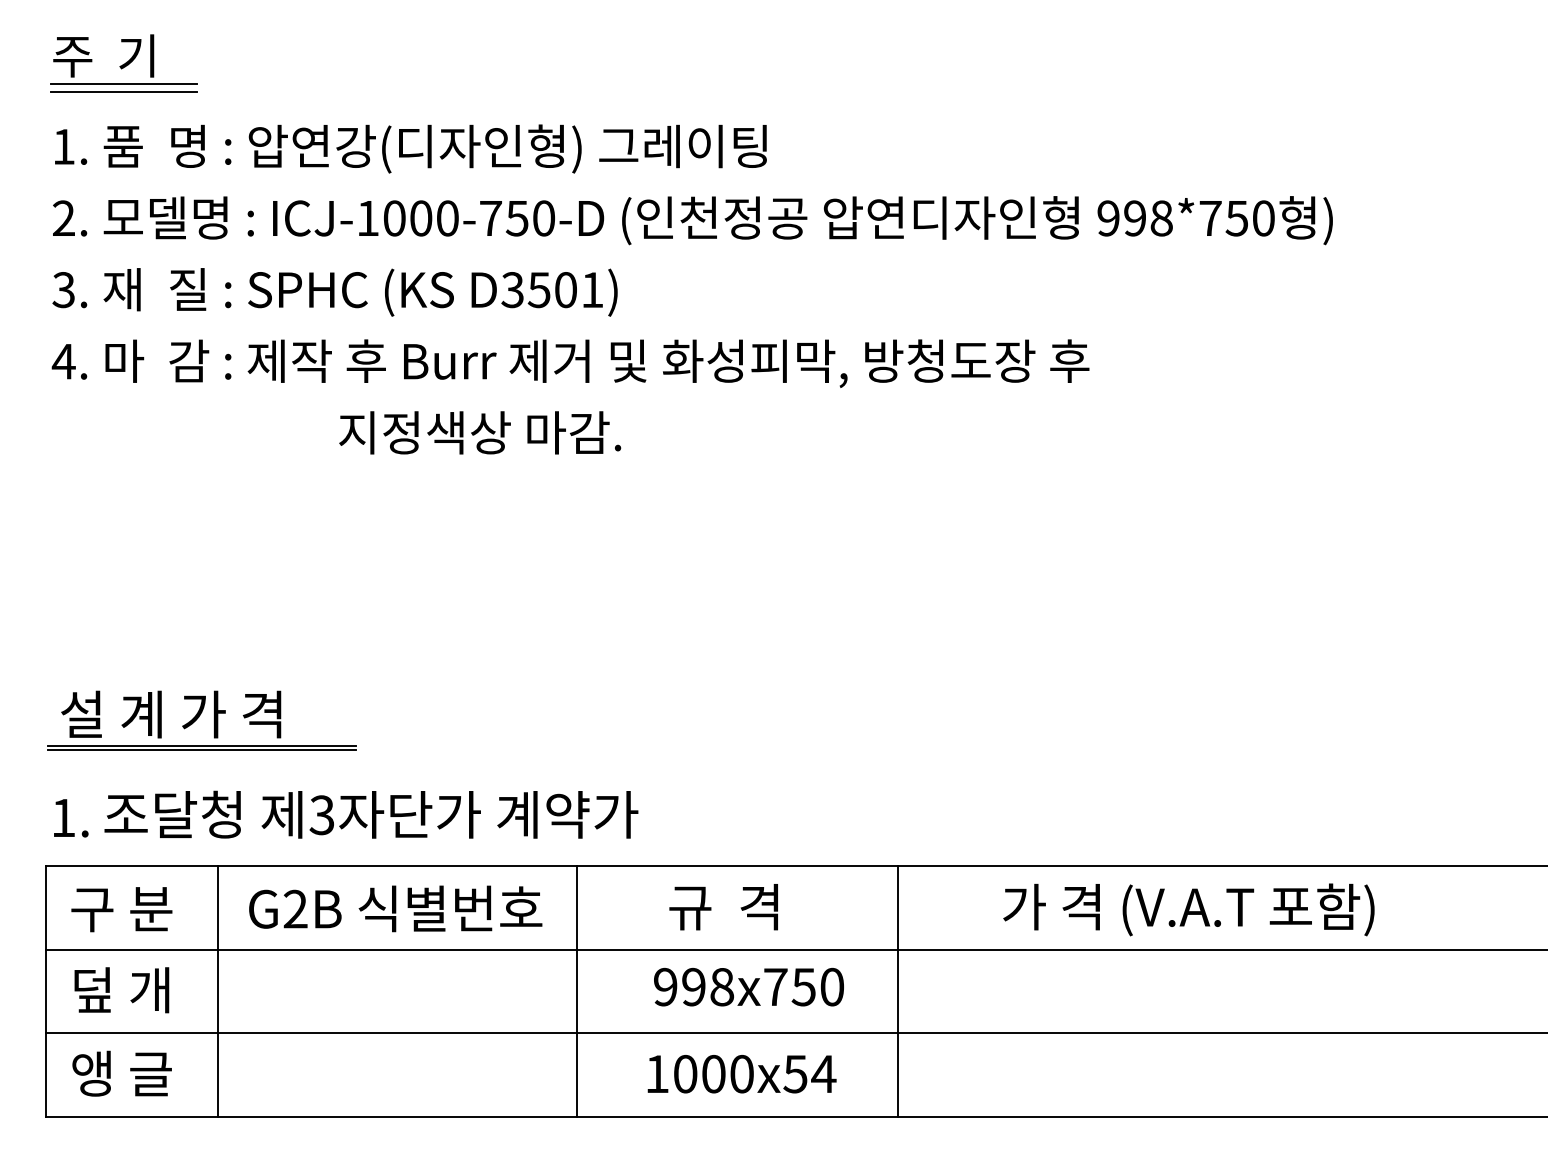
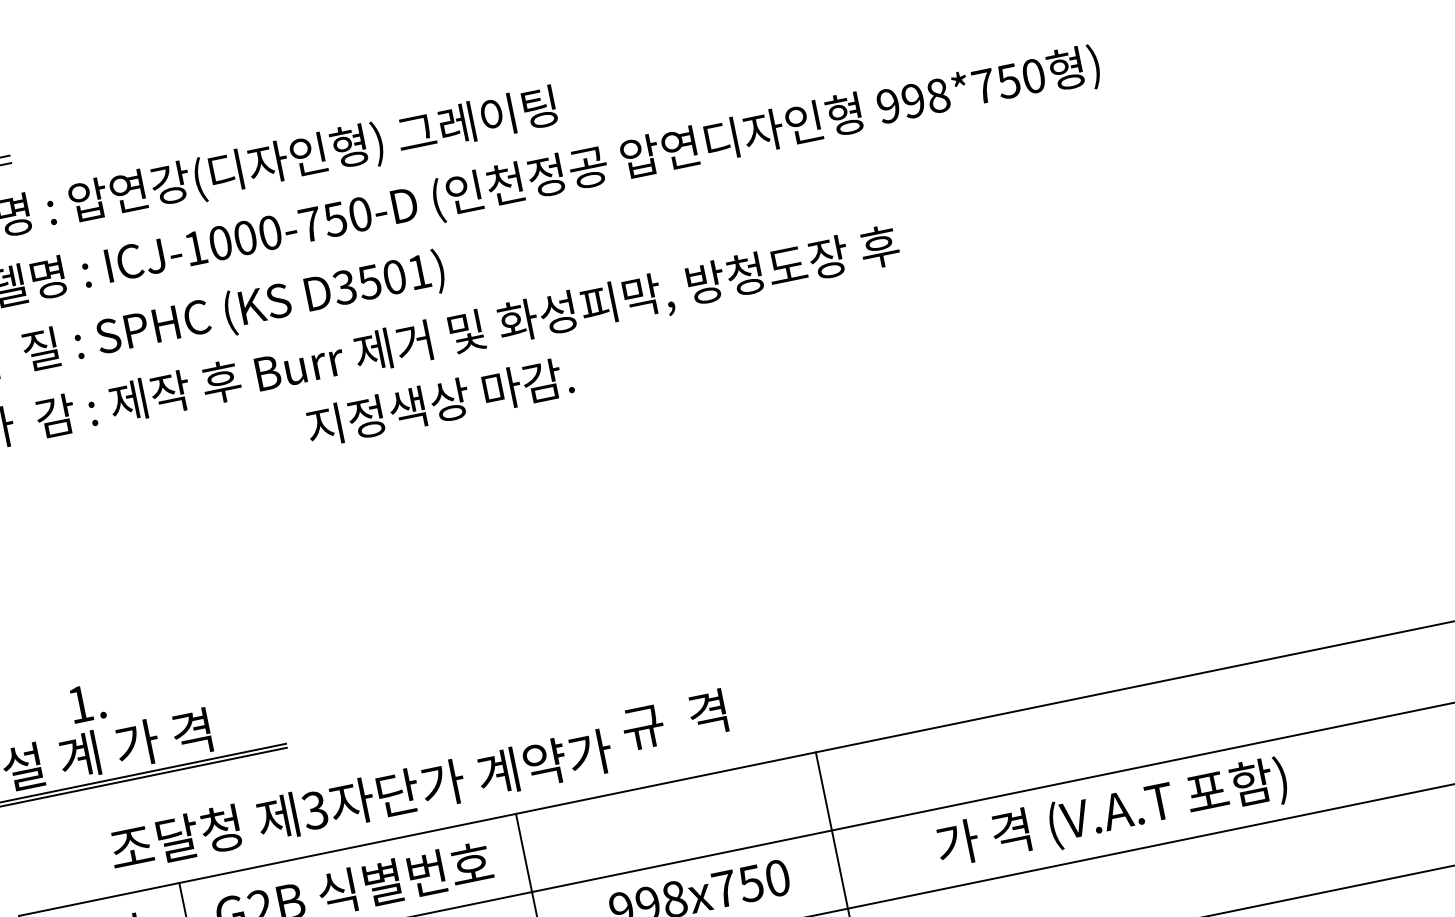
text: (480, 432) -> (440, 401), moved
text: (371, 814) -> (361, 800), moved
text: (71, 818) -> (87, 703), moved
text: (723, 907) -> (674, 720), moved
text: (1188, 909) -> (1111, 813), moved

